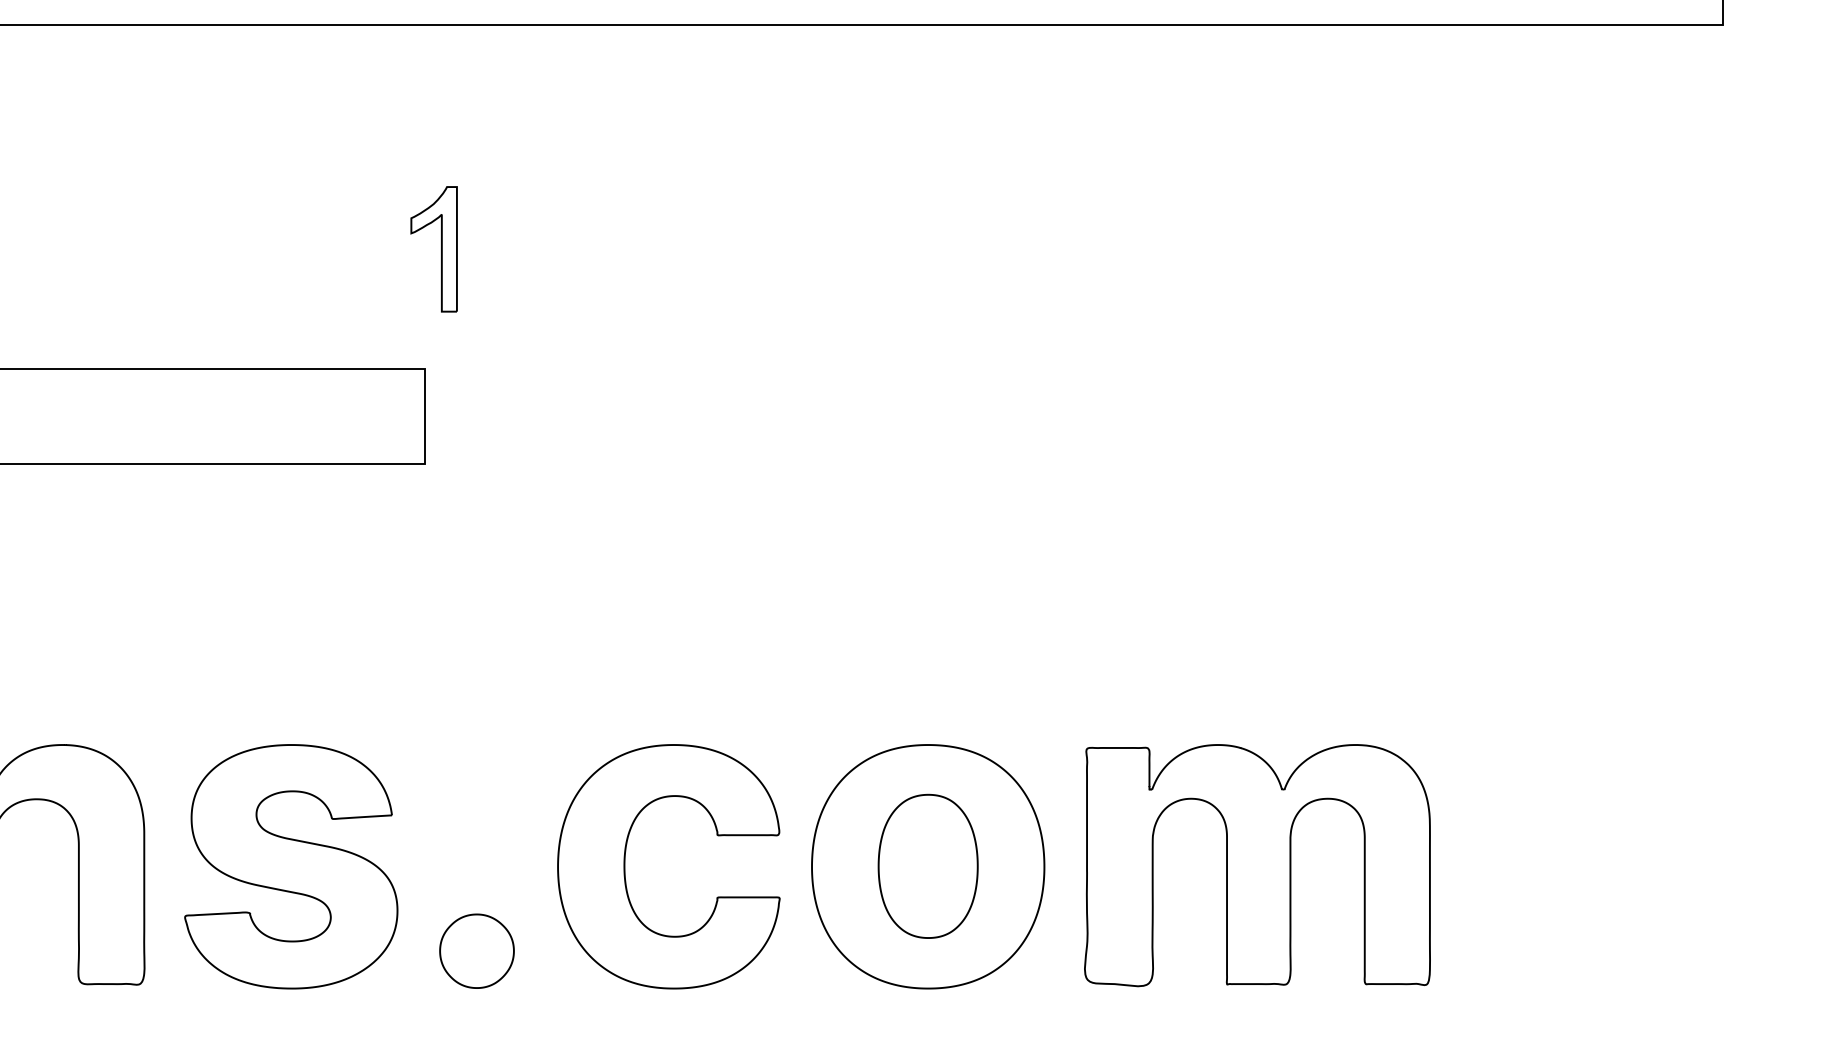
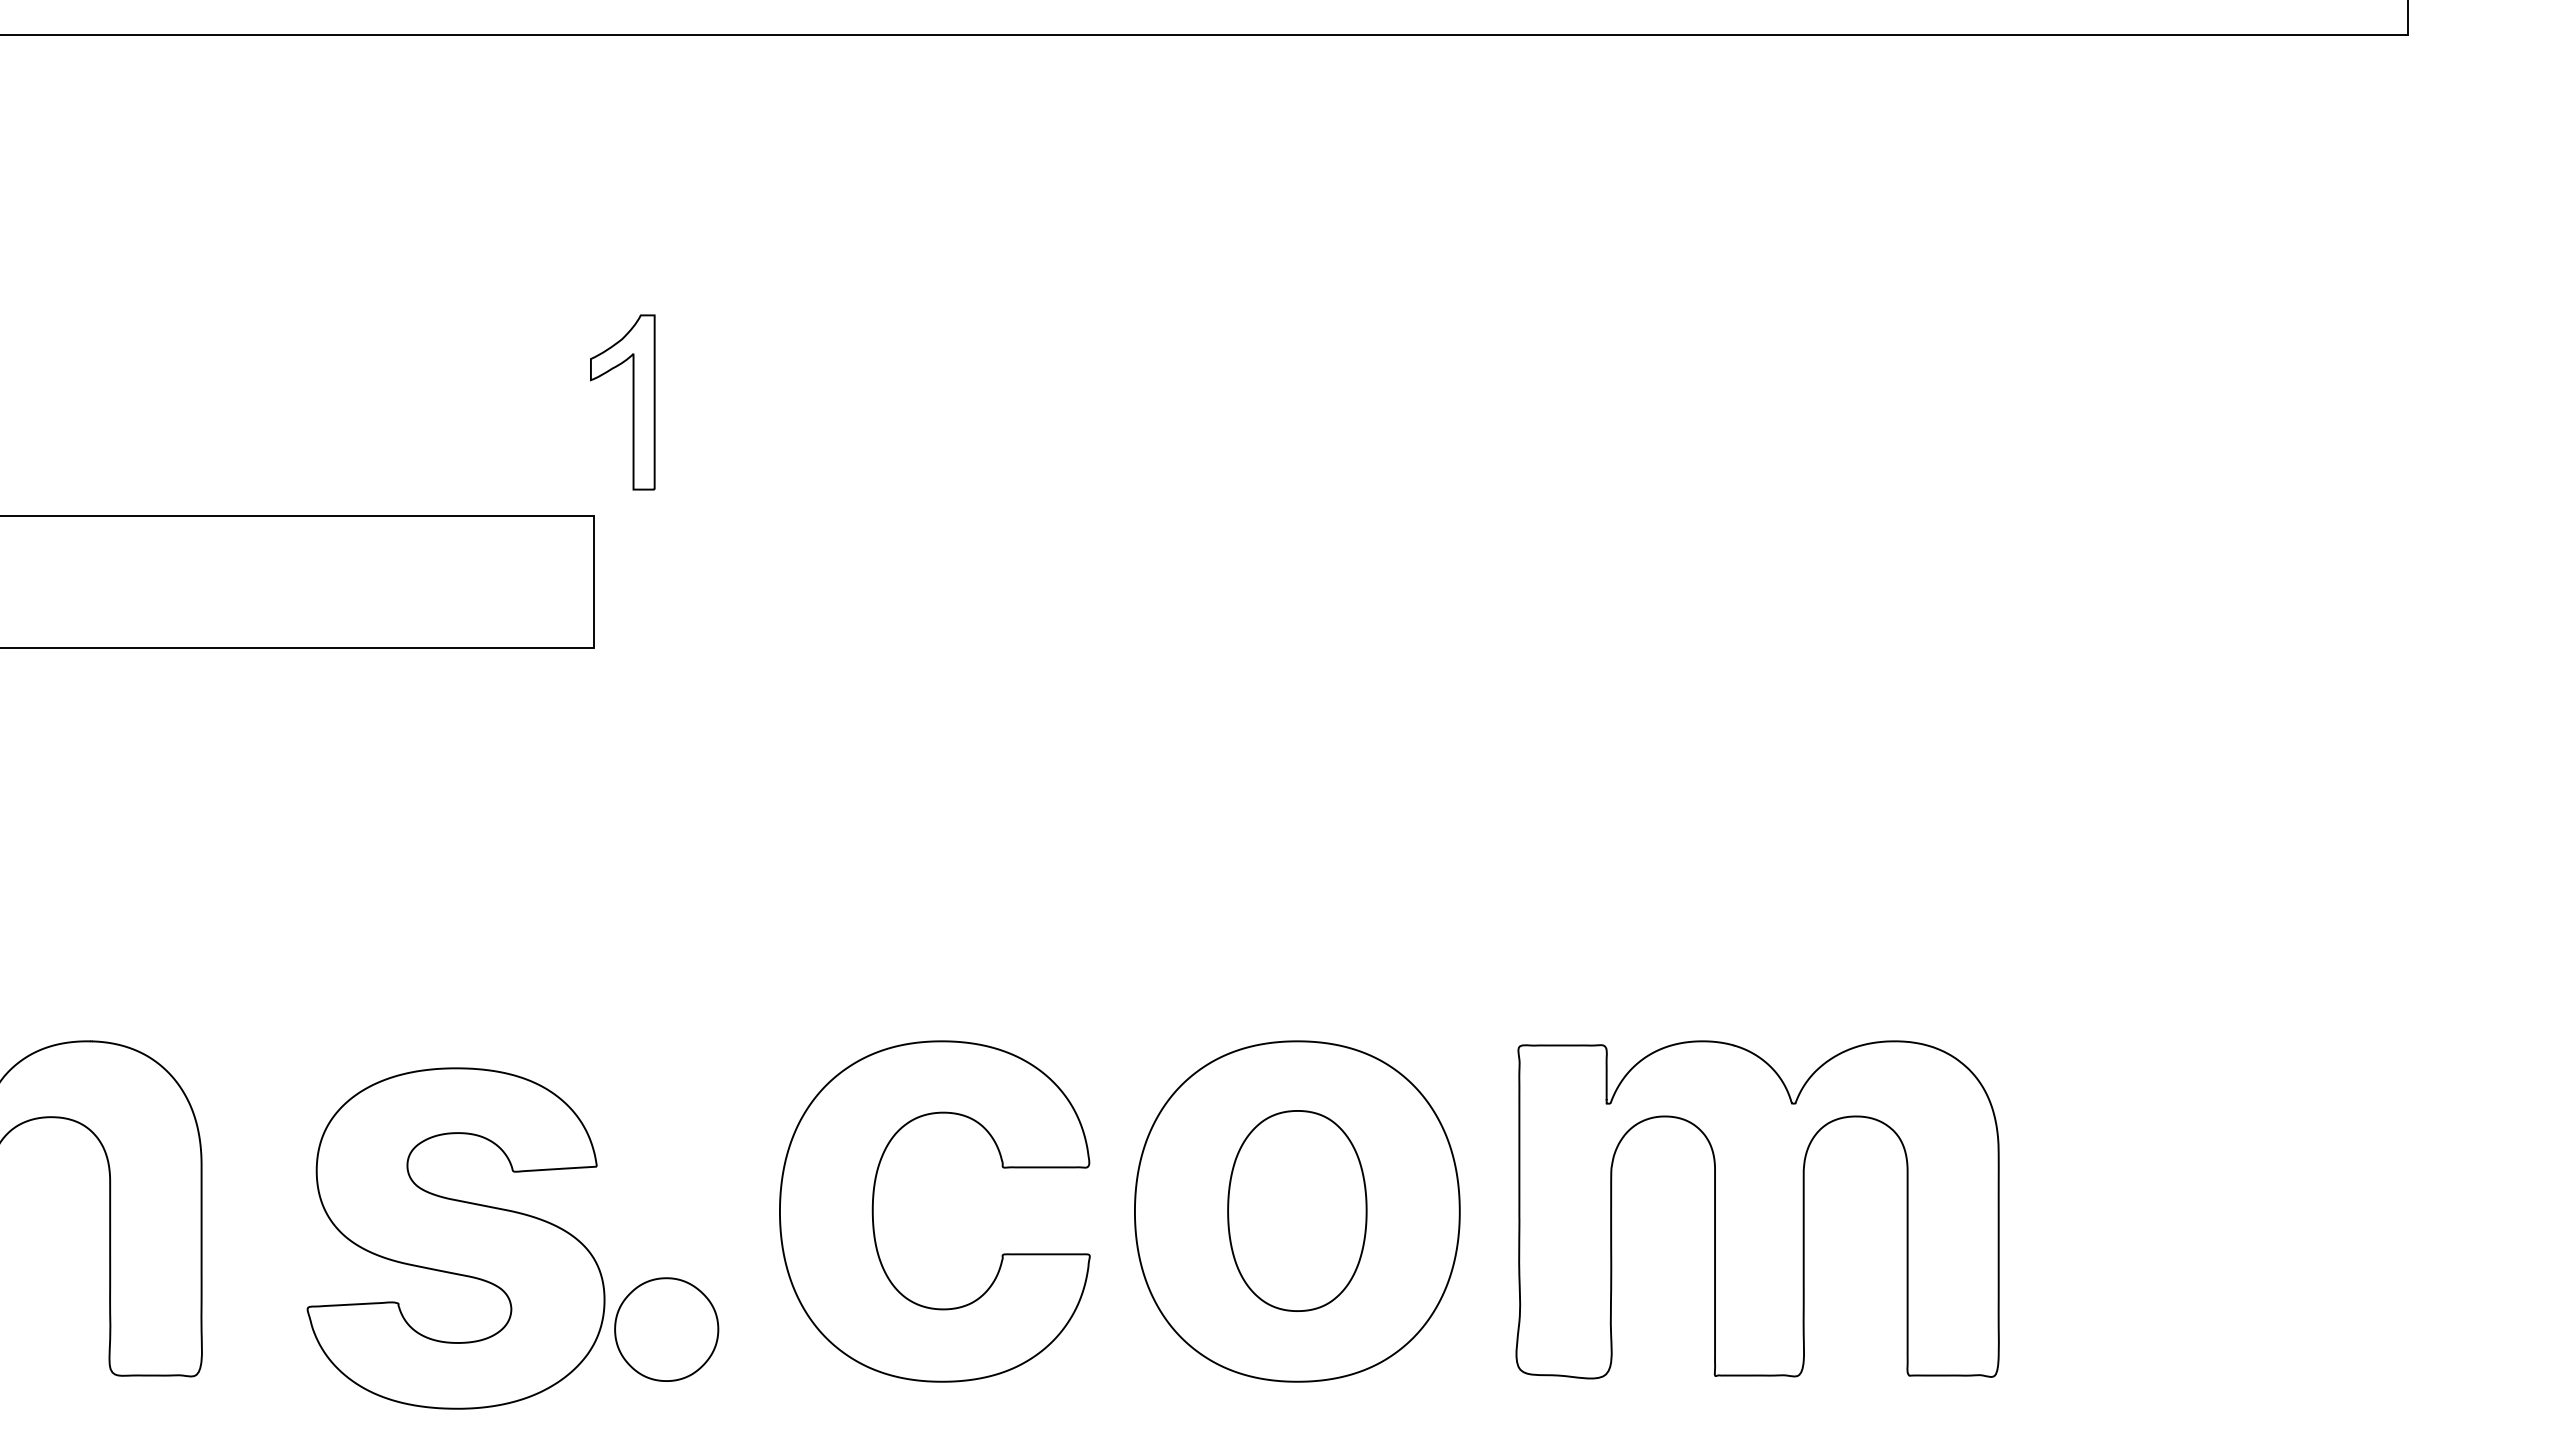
part: (441, 249) -> (632, 402), moved
part: (290, 866) -> (455, 1238), moved

